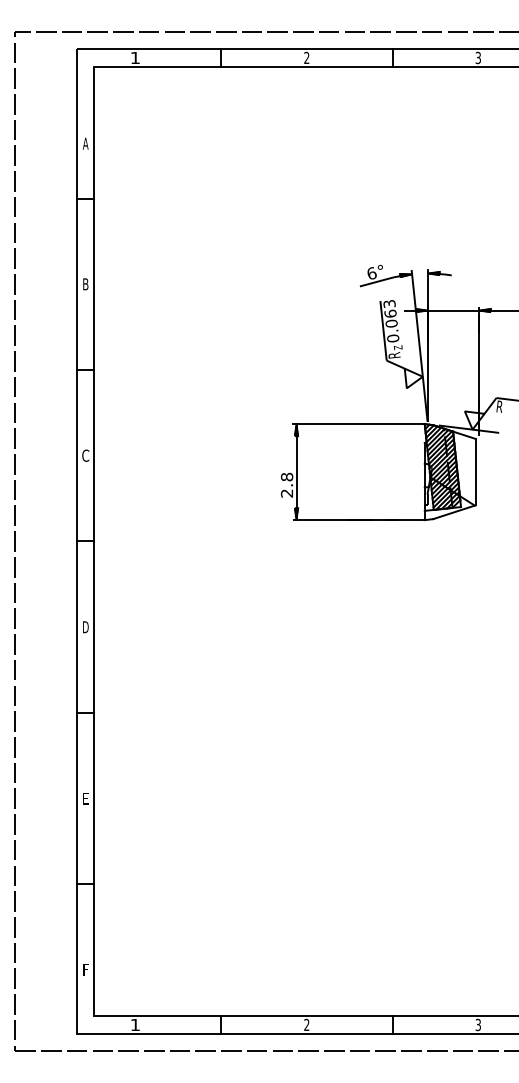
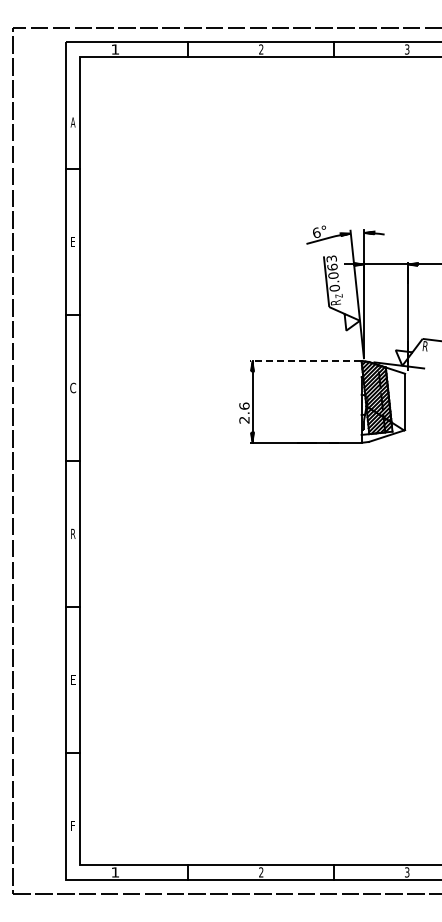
text: (86, 284) -> (73, 242), B -> E
line: (358, 424) -> (305, 361), solid -> dashed
text: (287, 476) -> (244, 405), 2.8 -> 2.6
text: (84, 626) -> (72, 533), D -> R

